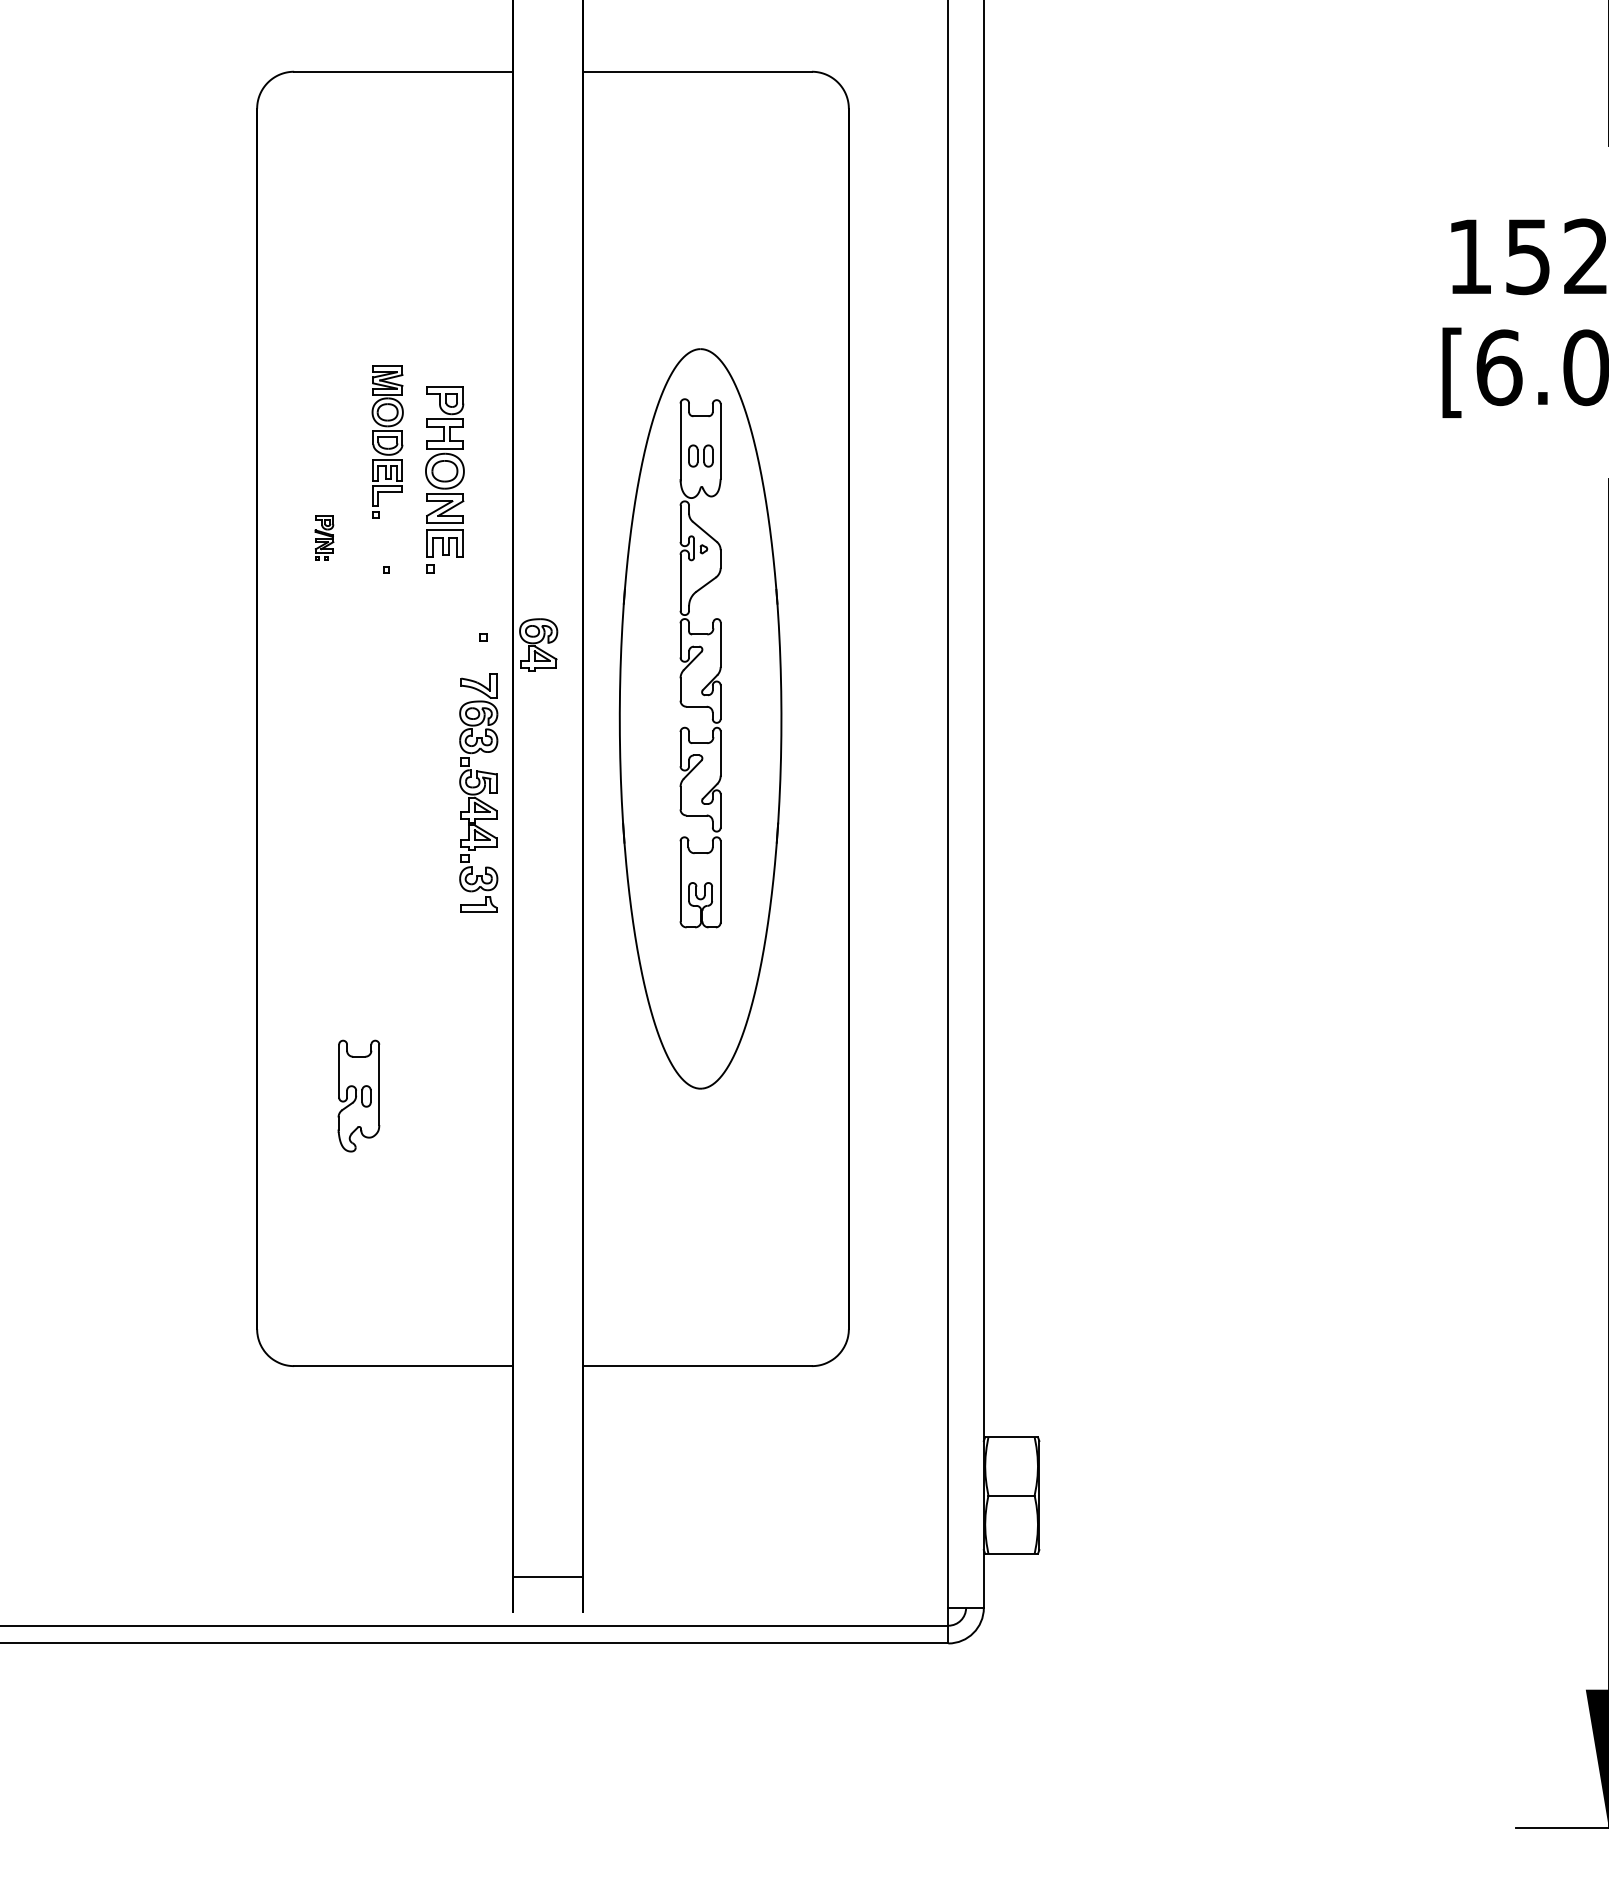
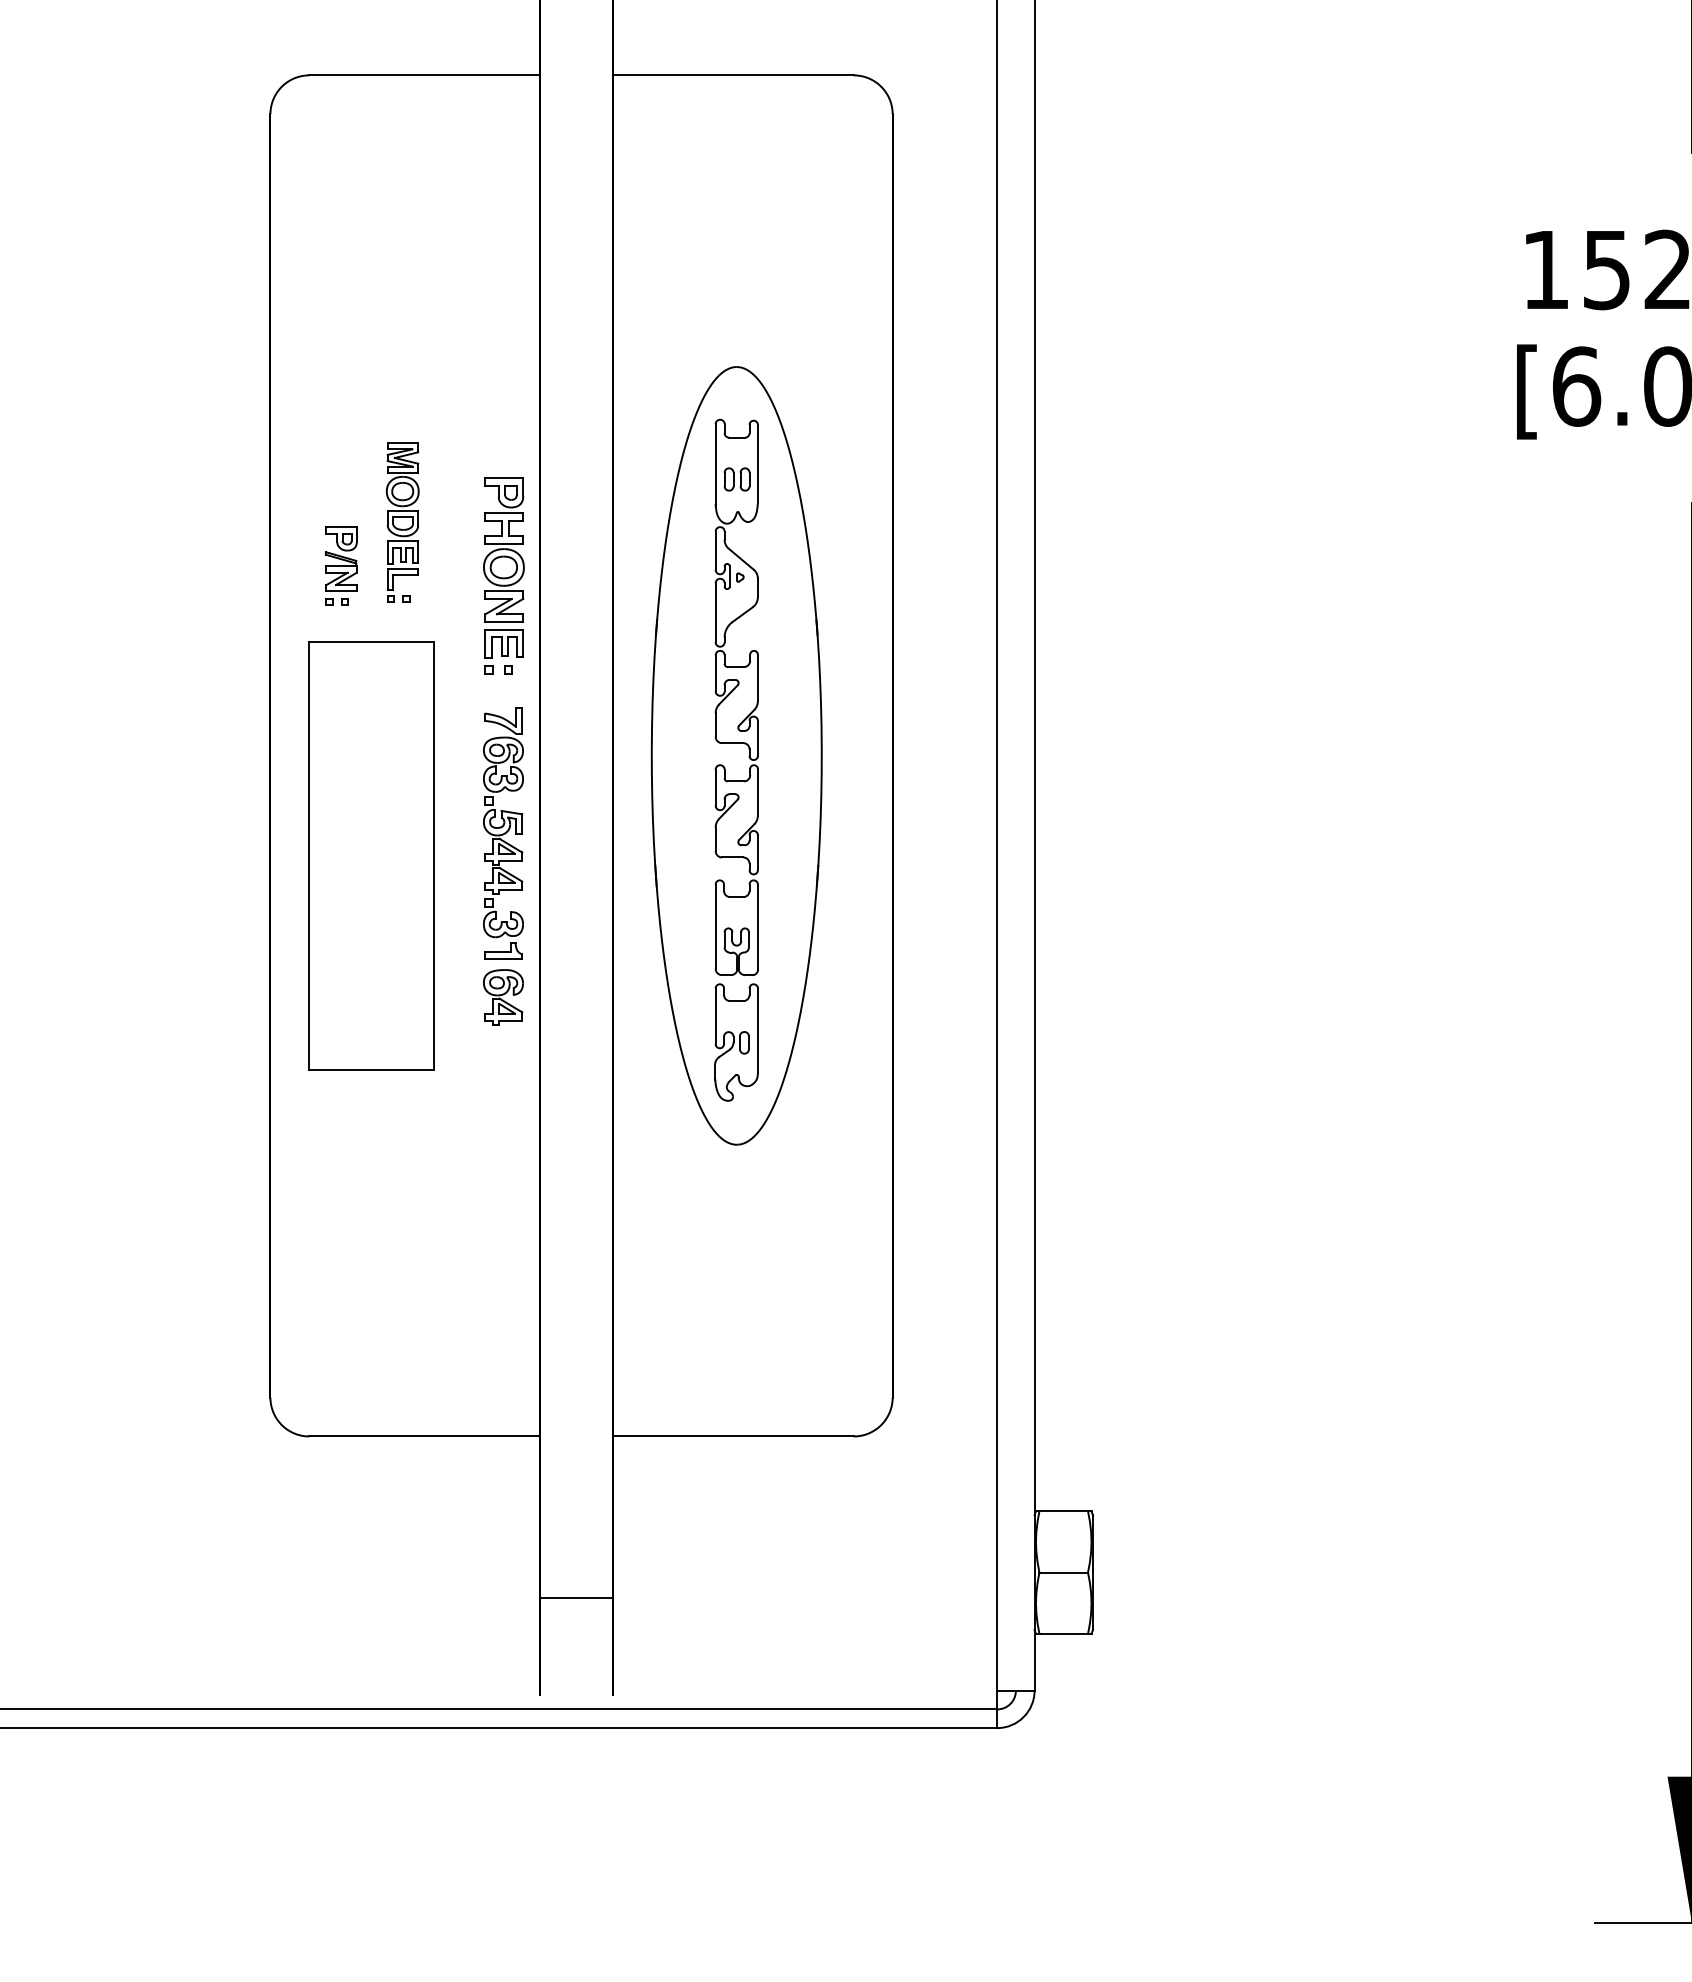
part: (387, 441) -> (402, 522), moved
part: (444, 478) -> (503, 575), moved
part: (323, 537) -> (340, 565), size x1.67
part: (538, 645) -> (503, 997), moved
part: (353, 813) -> (371, 855), added
part: (358, 1096) -> (736, 1042), moved
line: (547, 1576) -> (575, 1597), moved

